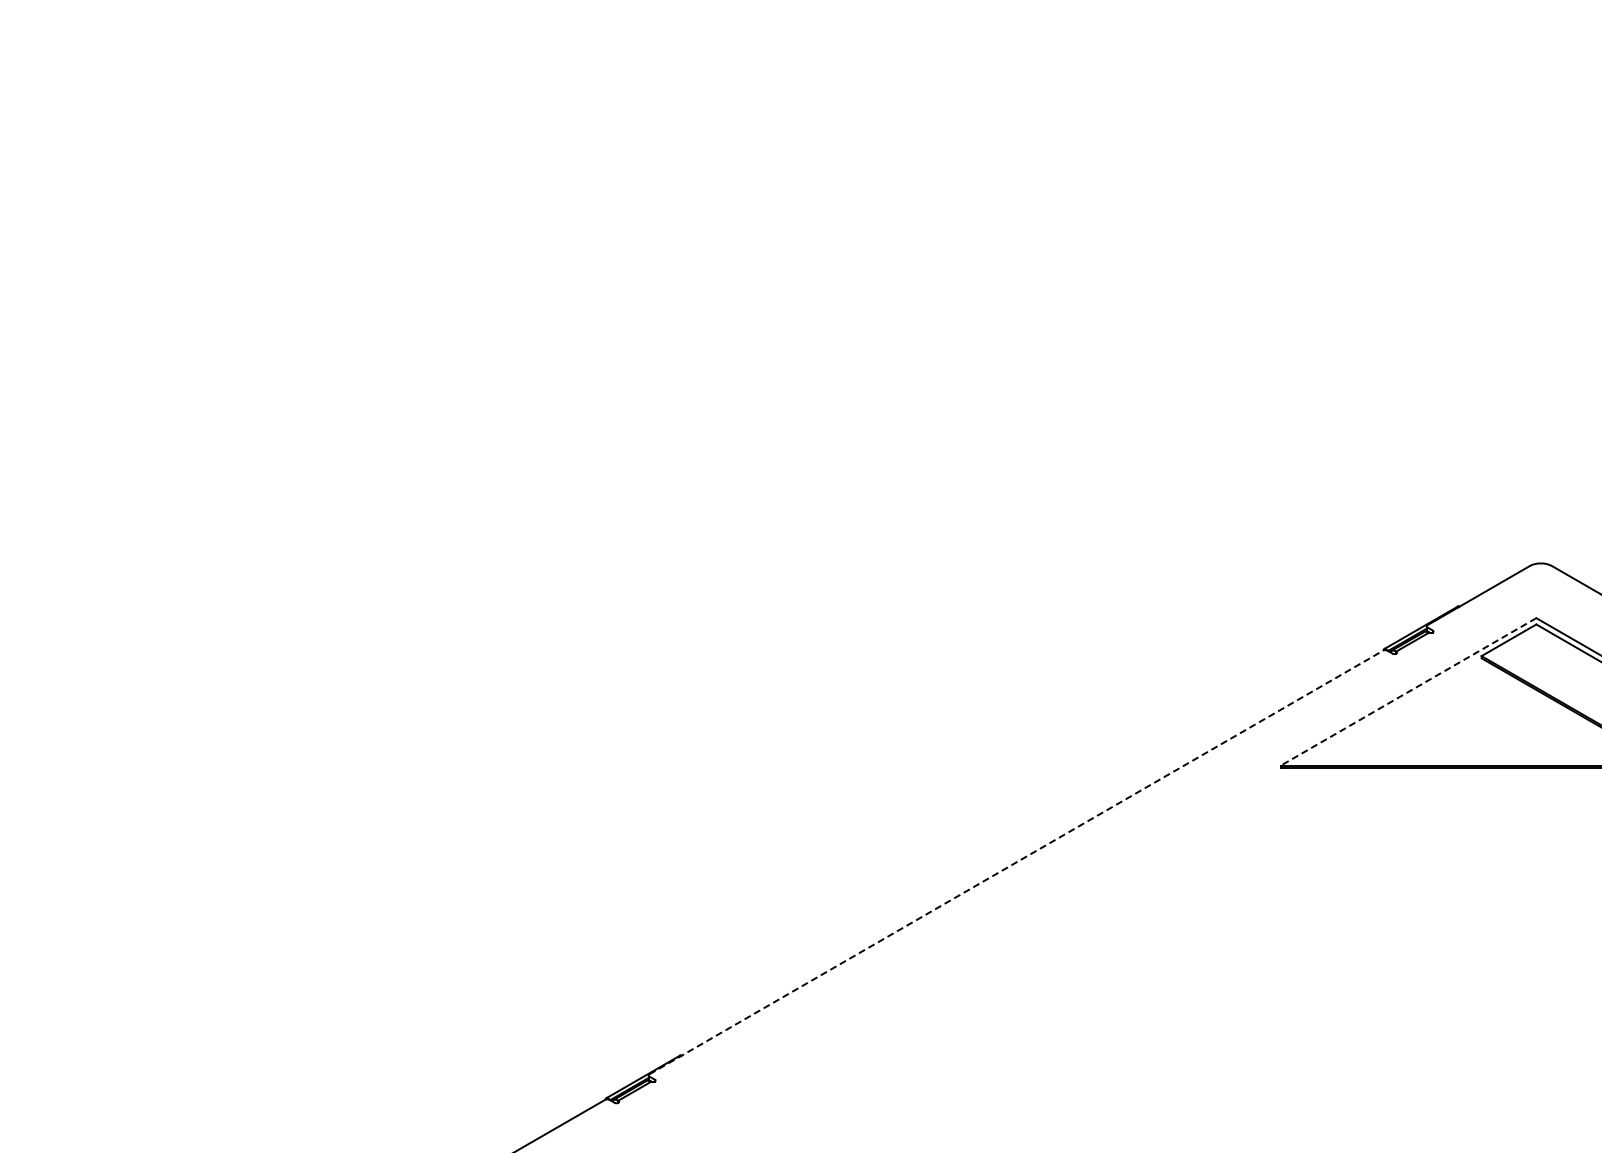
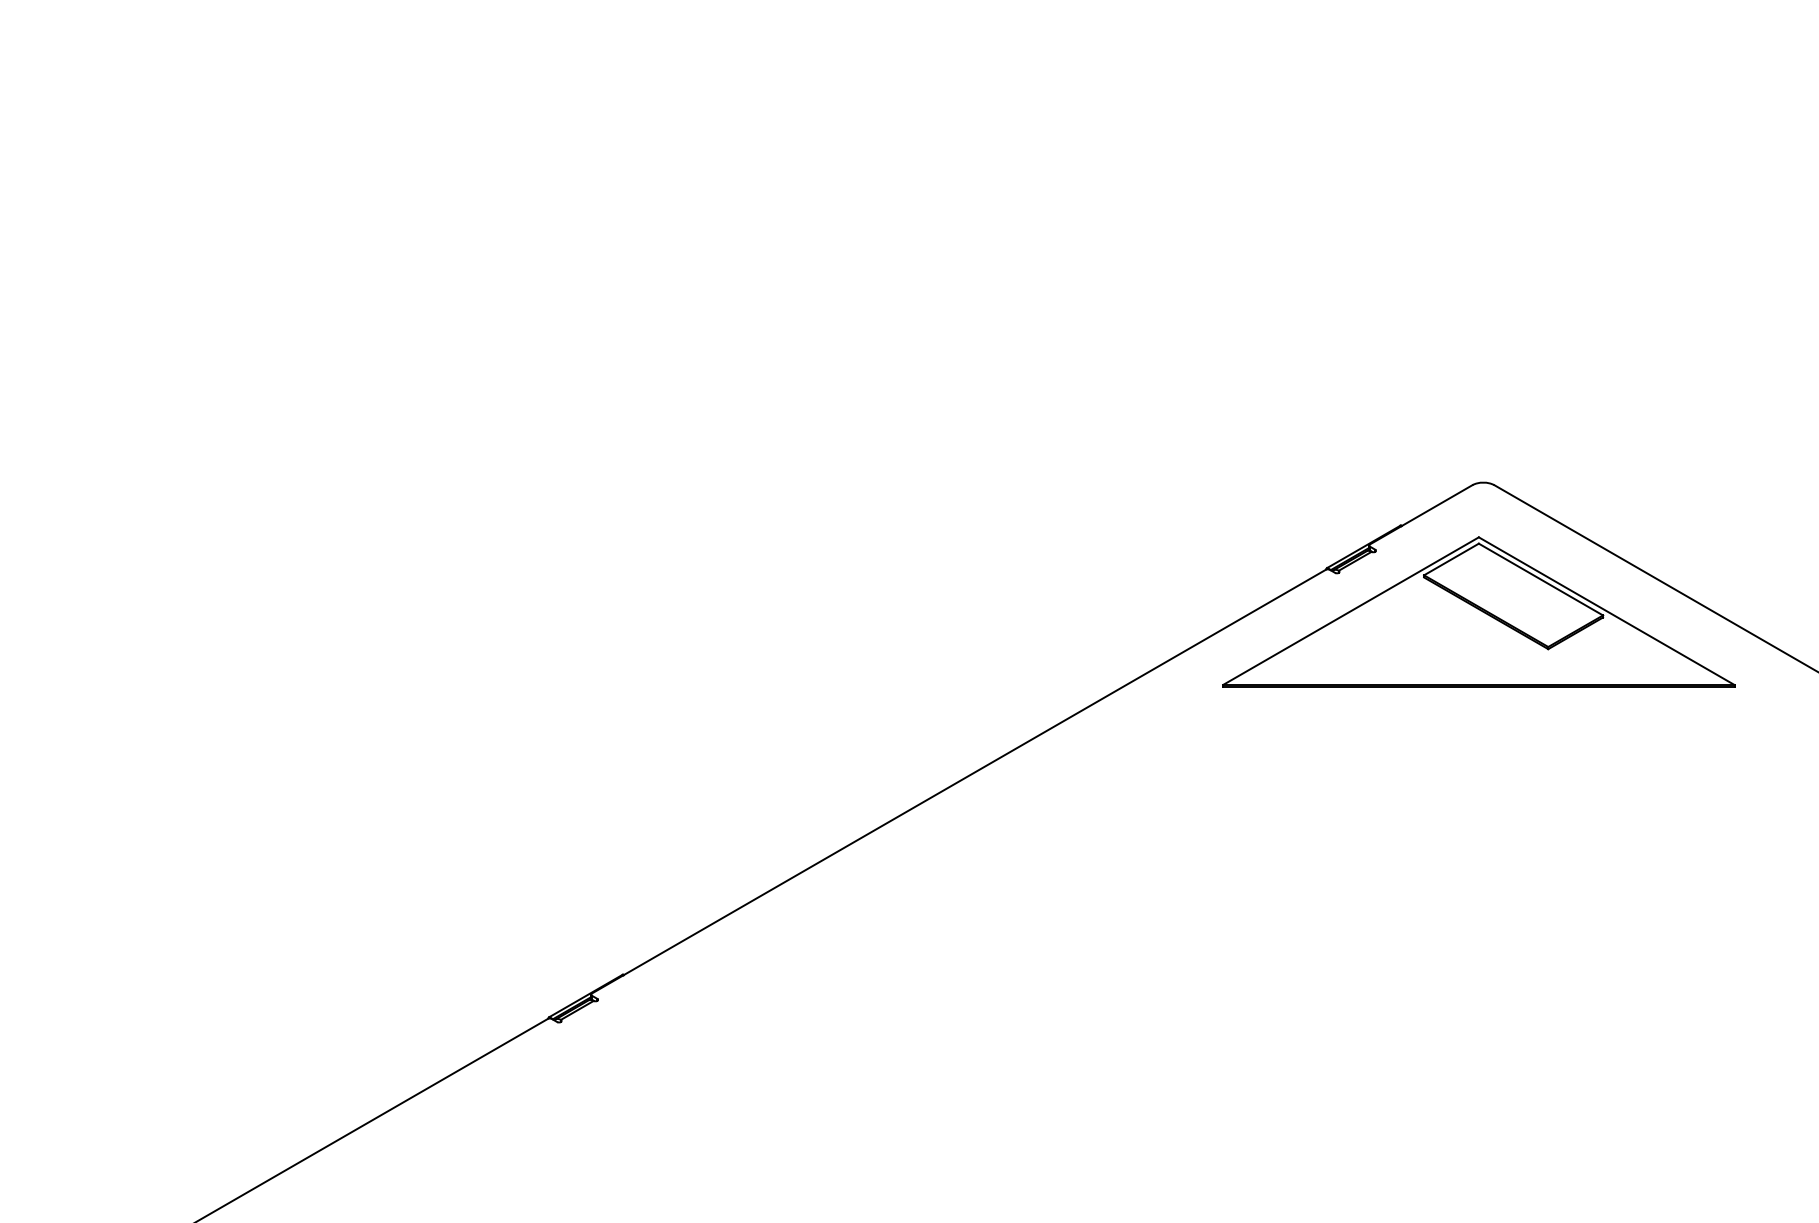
line: (1408, 692) -> (1351, 611), dashed -> solid
line: (1015, 862) -> (958, 781), dashed -> solid

